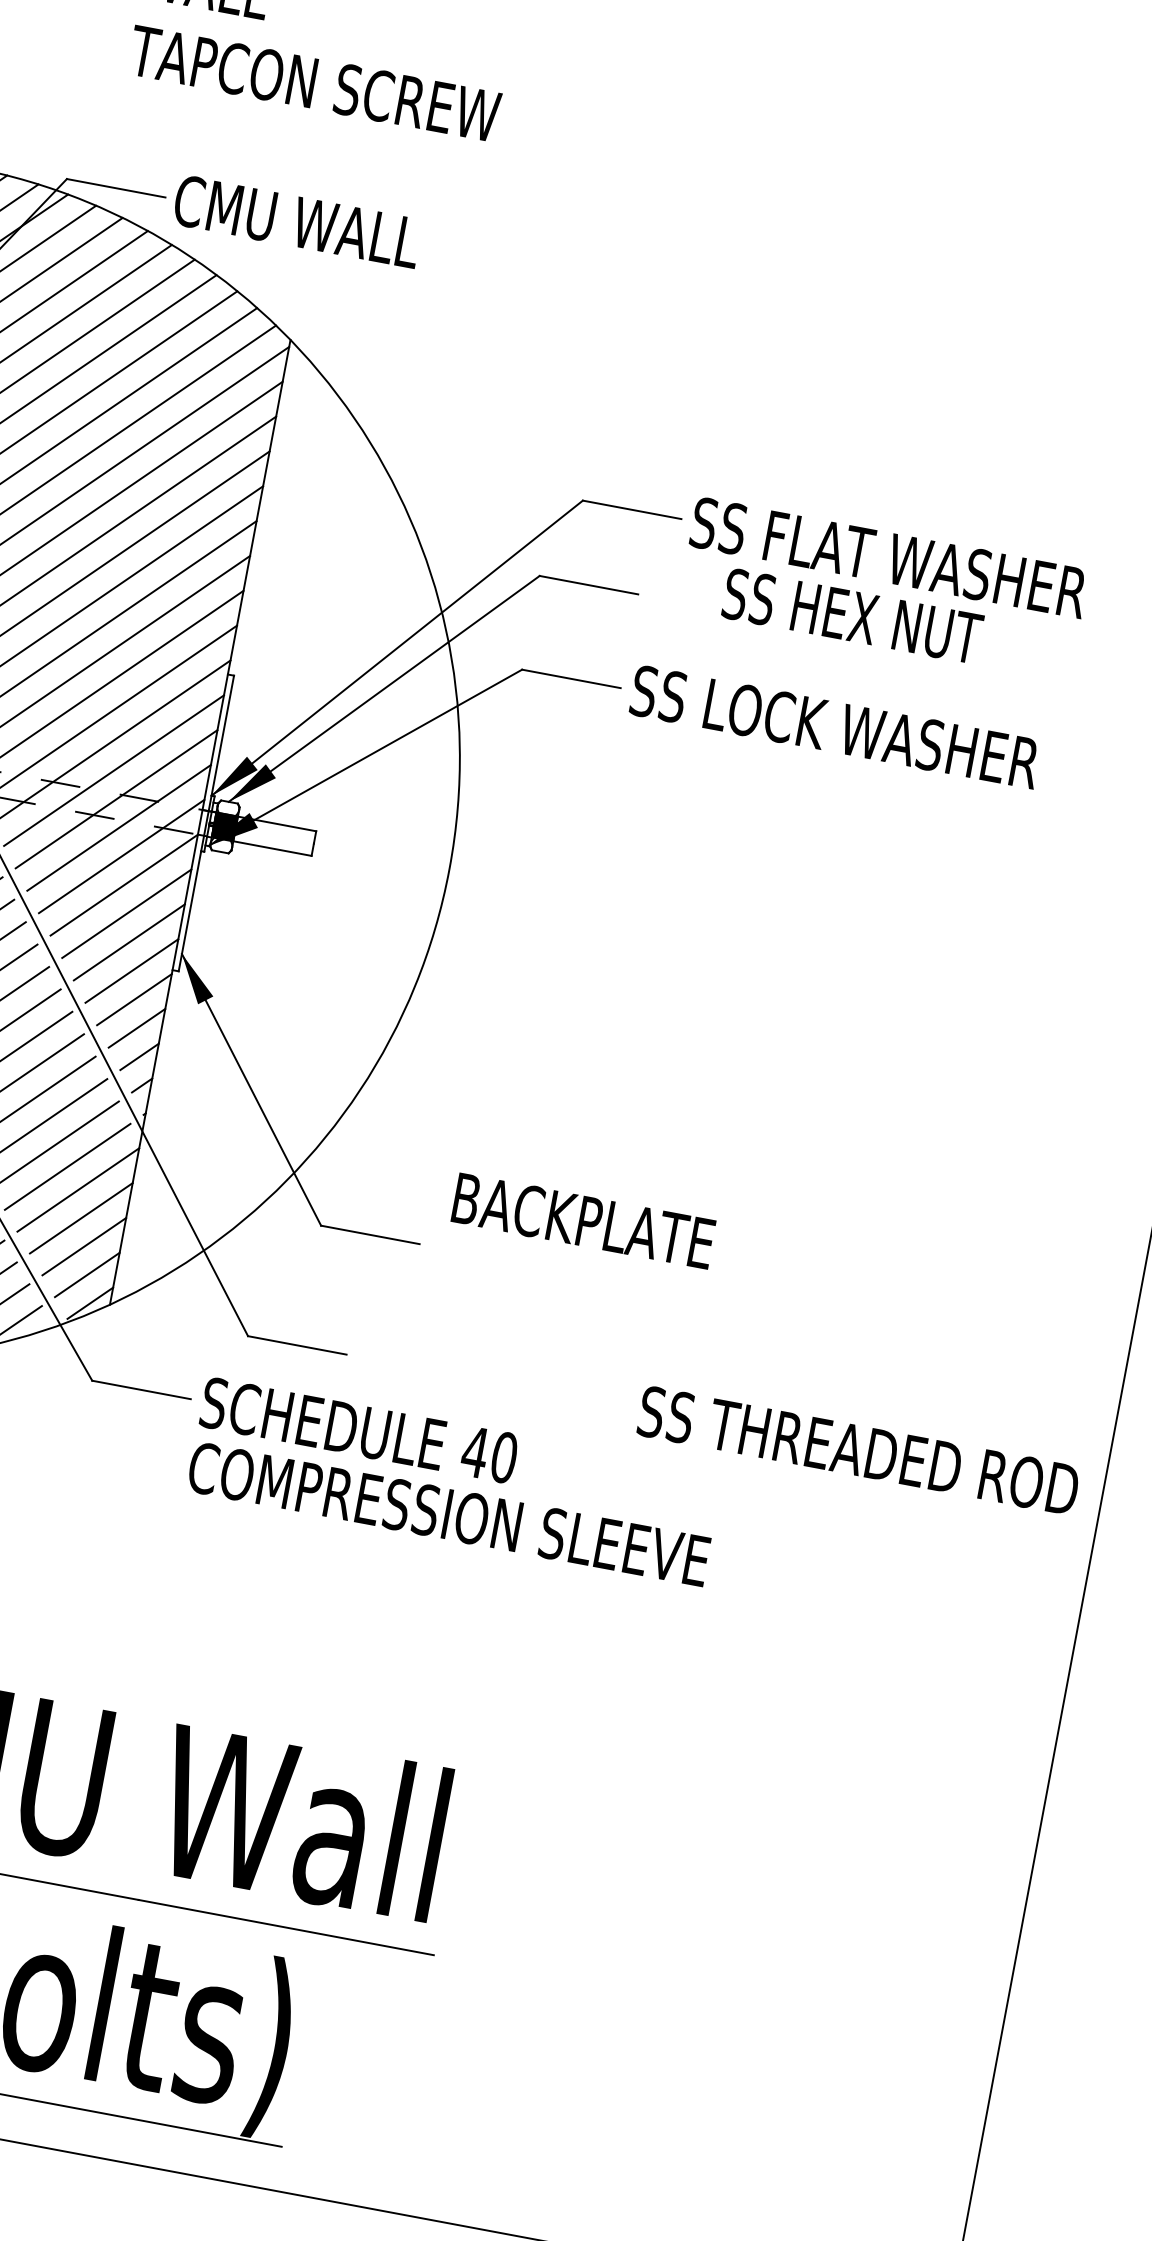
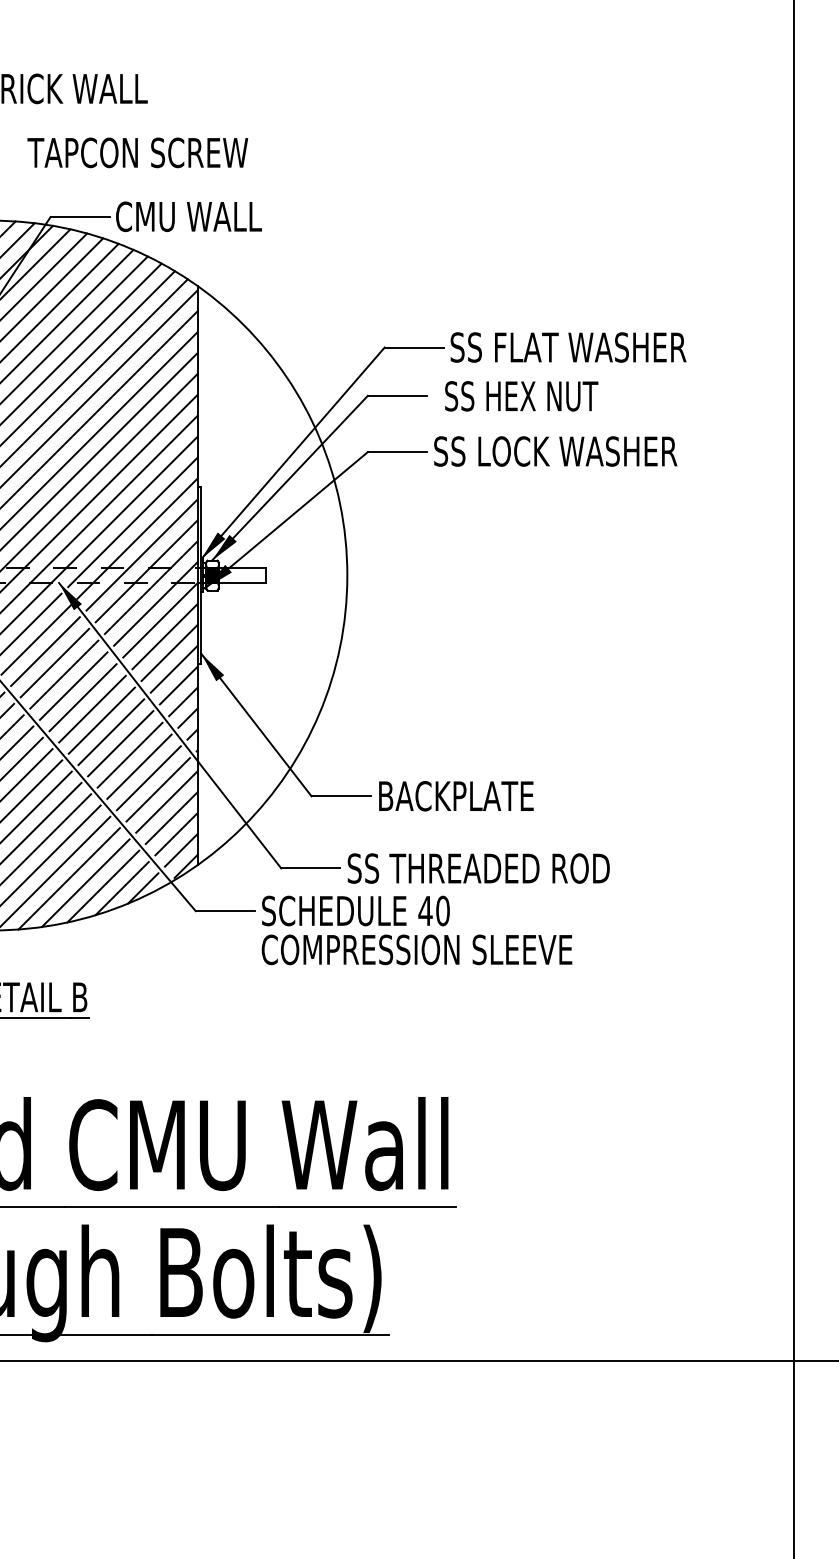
text: (314, 82) -> (137, 152), moved
text: (852, 616) -> (521, 396), moved
text: (583, 1221) -> (456, 796), moved
text: (858, 1450) -> (478, 868), moved

